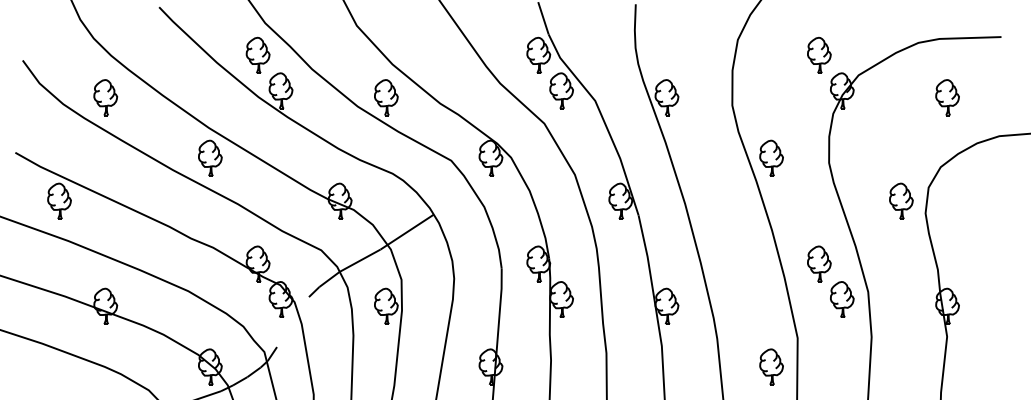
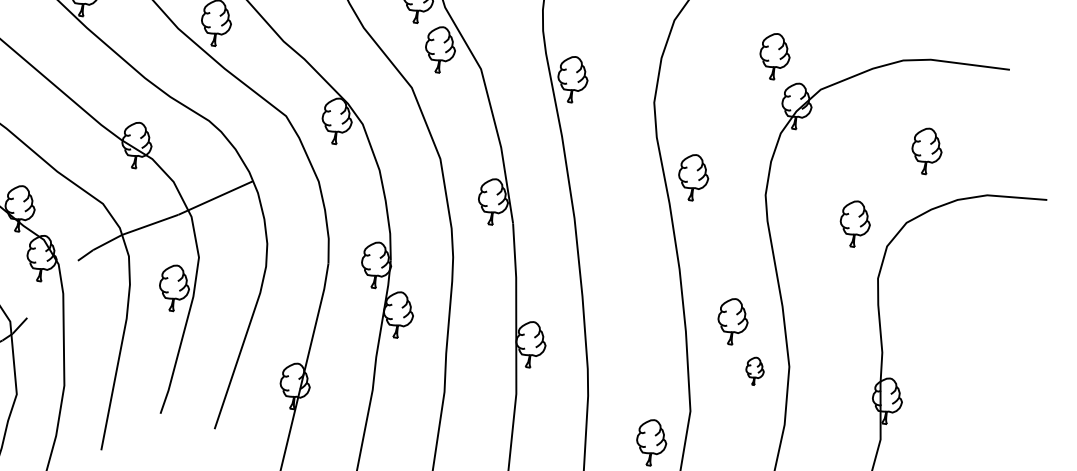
part: (947, 97) -> (926, 150), moved
part: (901, 200) -> (855, 223), moved
part: (842, 299) -> (755, 371), size x0.6

